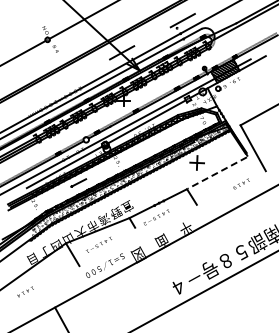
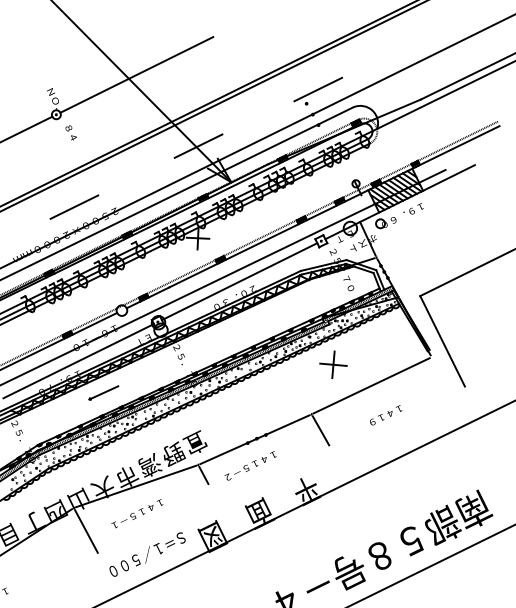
line: (59, 86) -> (75, 205), added
line: (217, 173) -> (371, 386), dashed -> solid
text: (241, 183) -> (385, 414), moved

